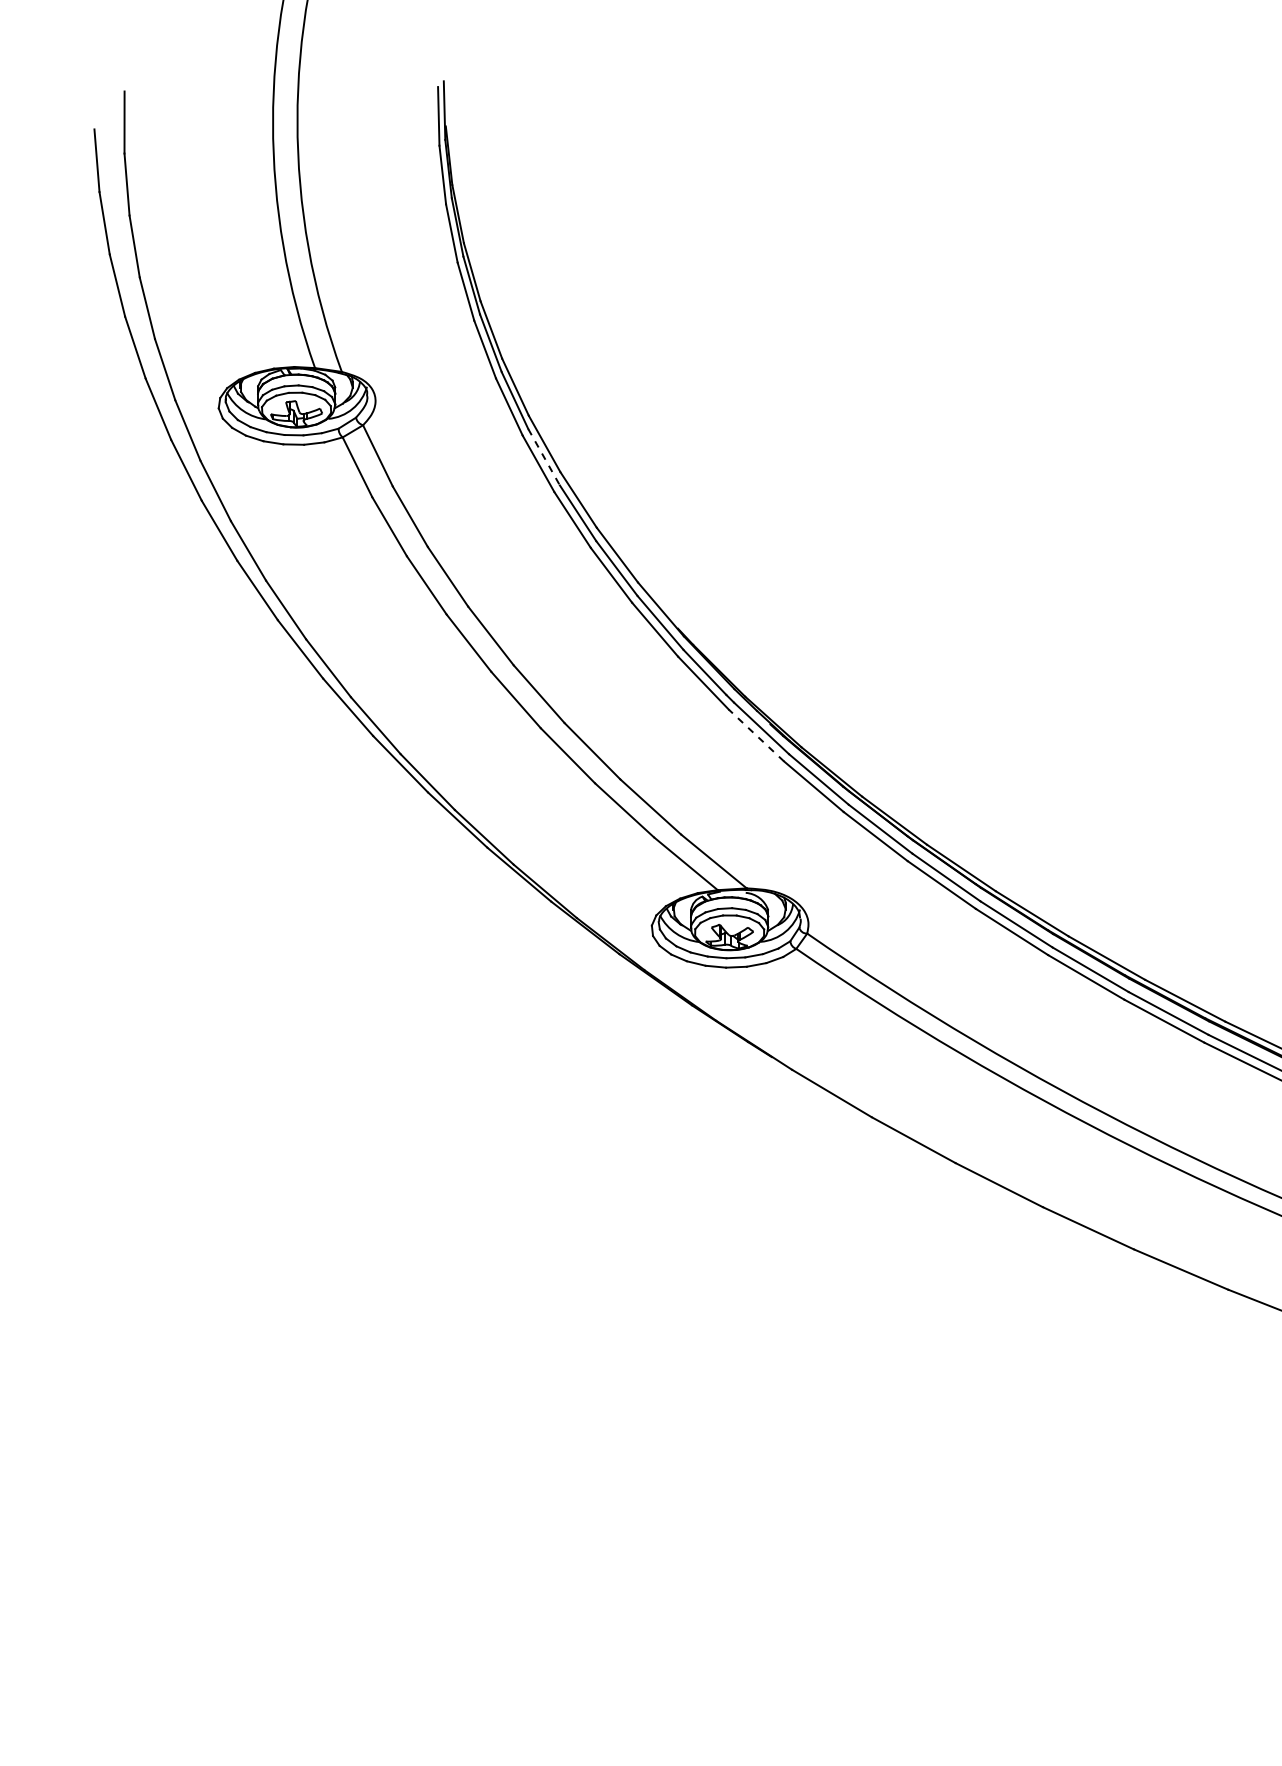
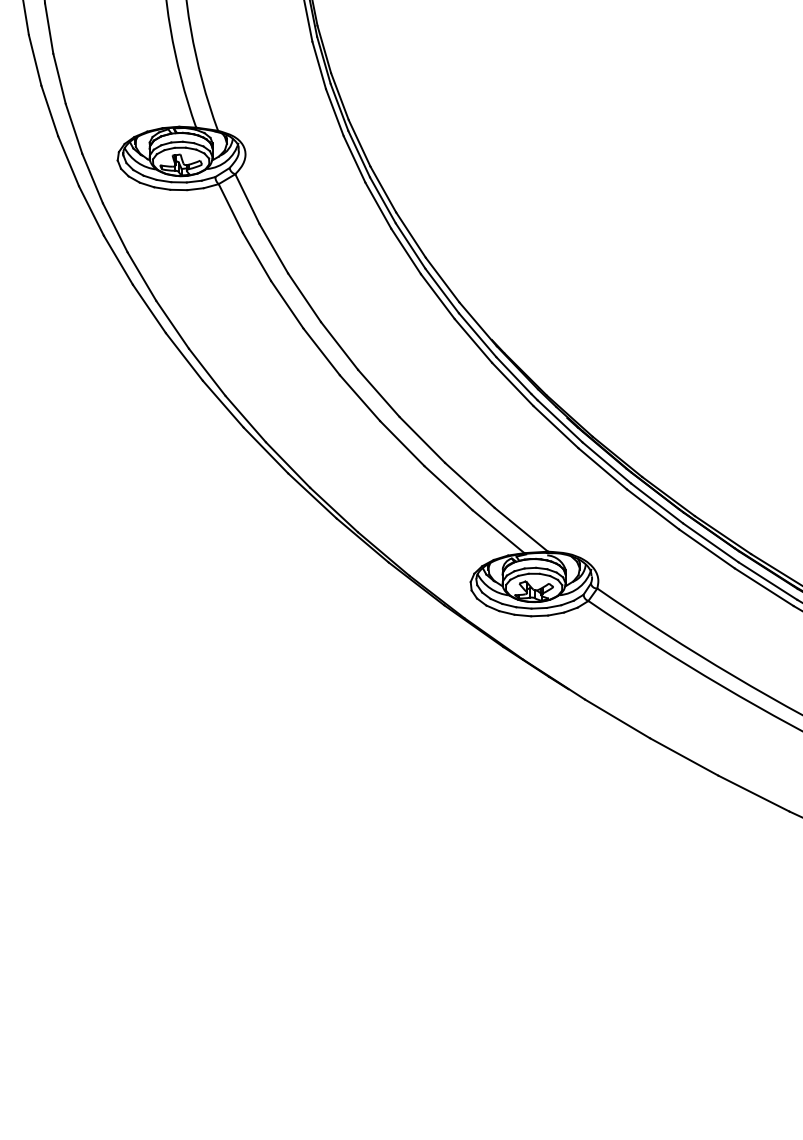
line: (544, 457) -> (383, 200), dashed -> solid
line: (756, 735) -> (555, 427), dashed -> solid

